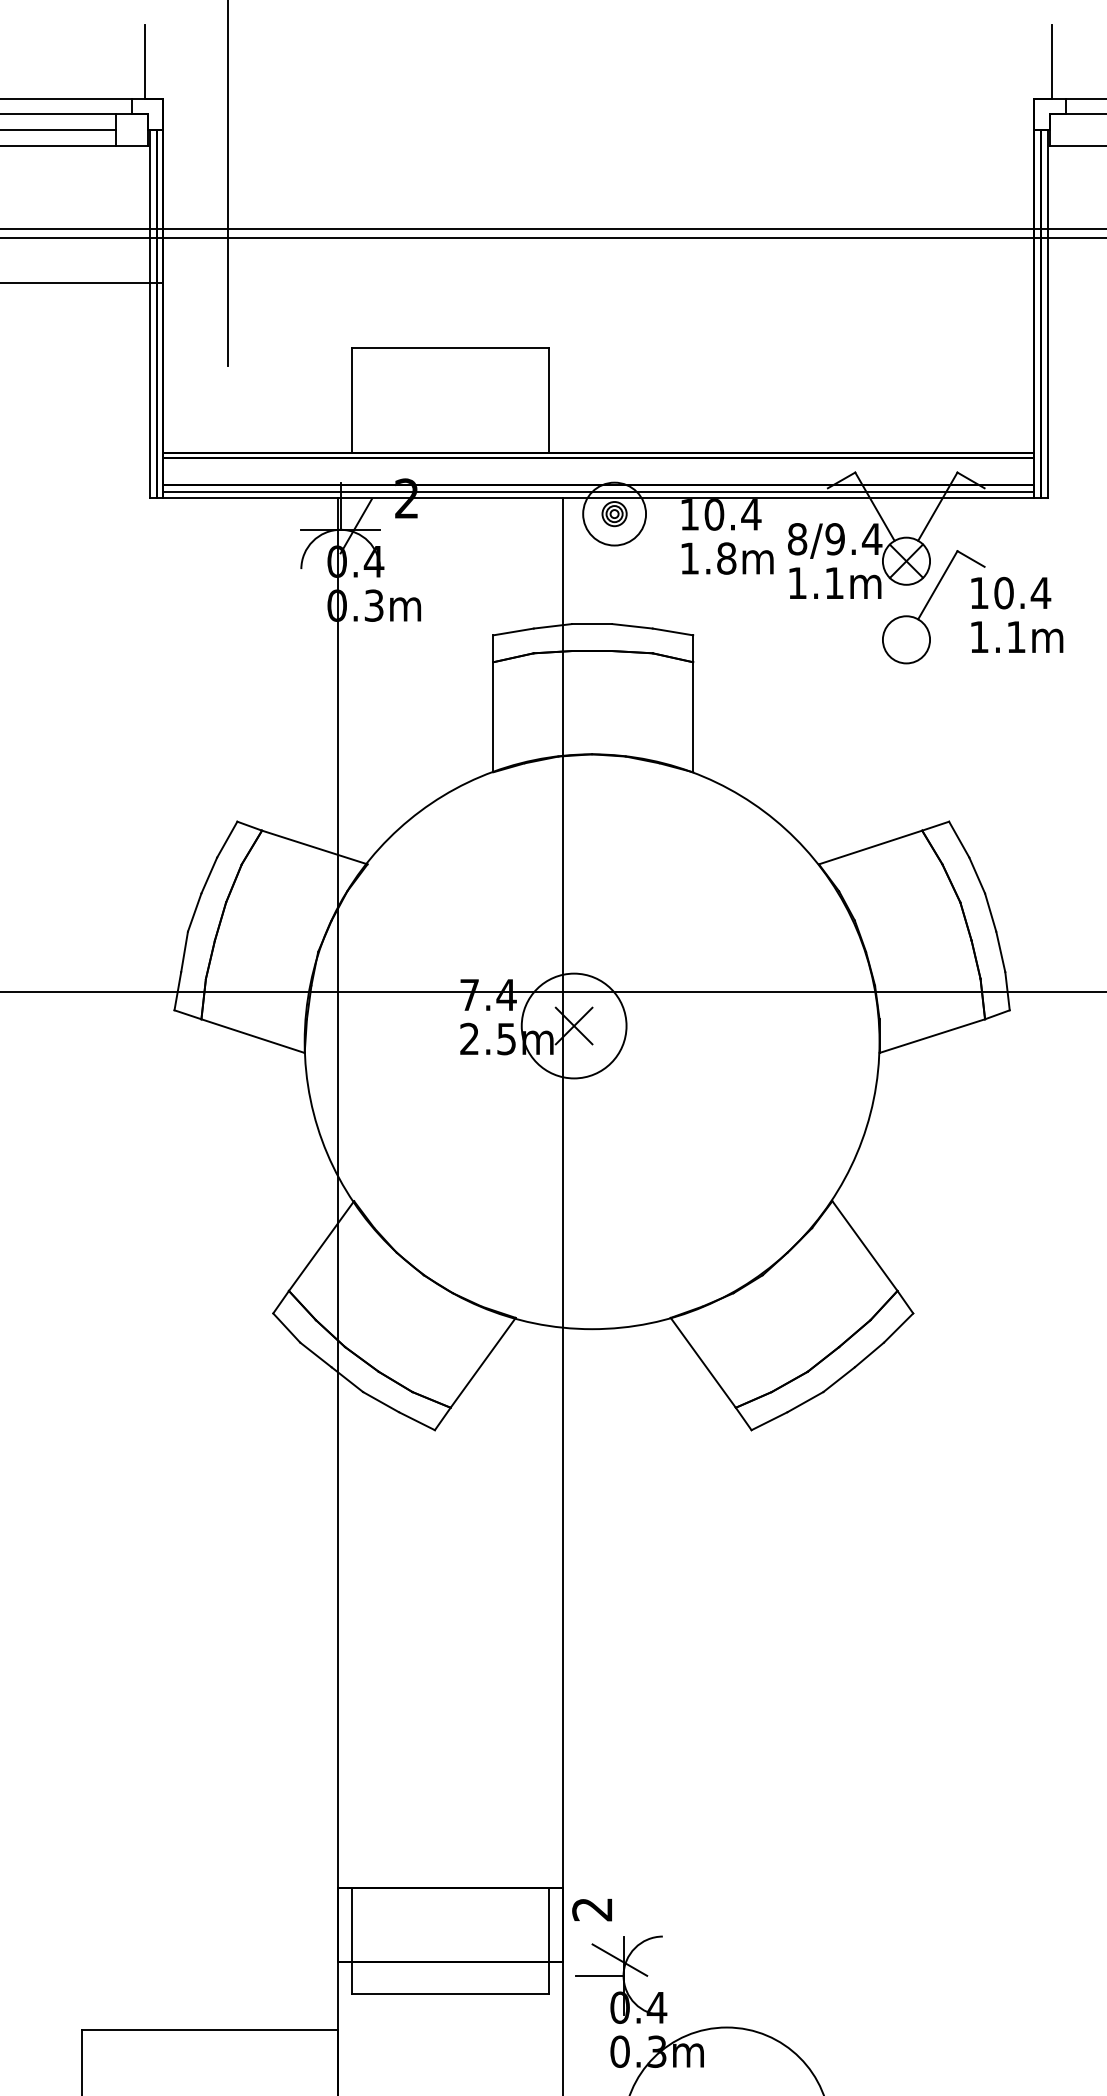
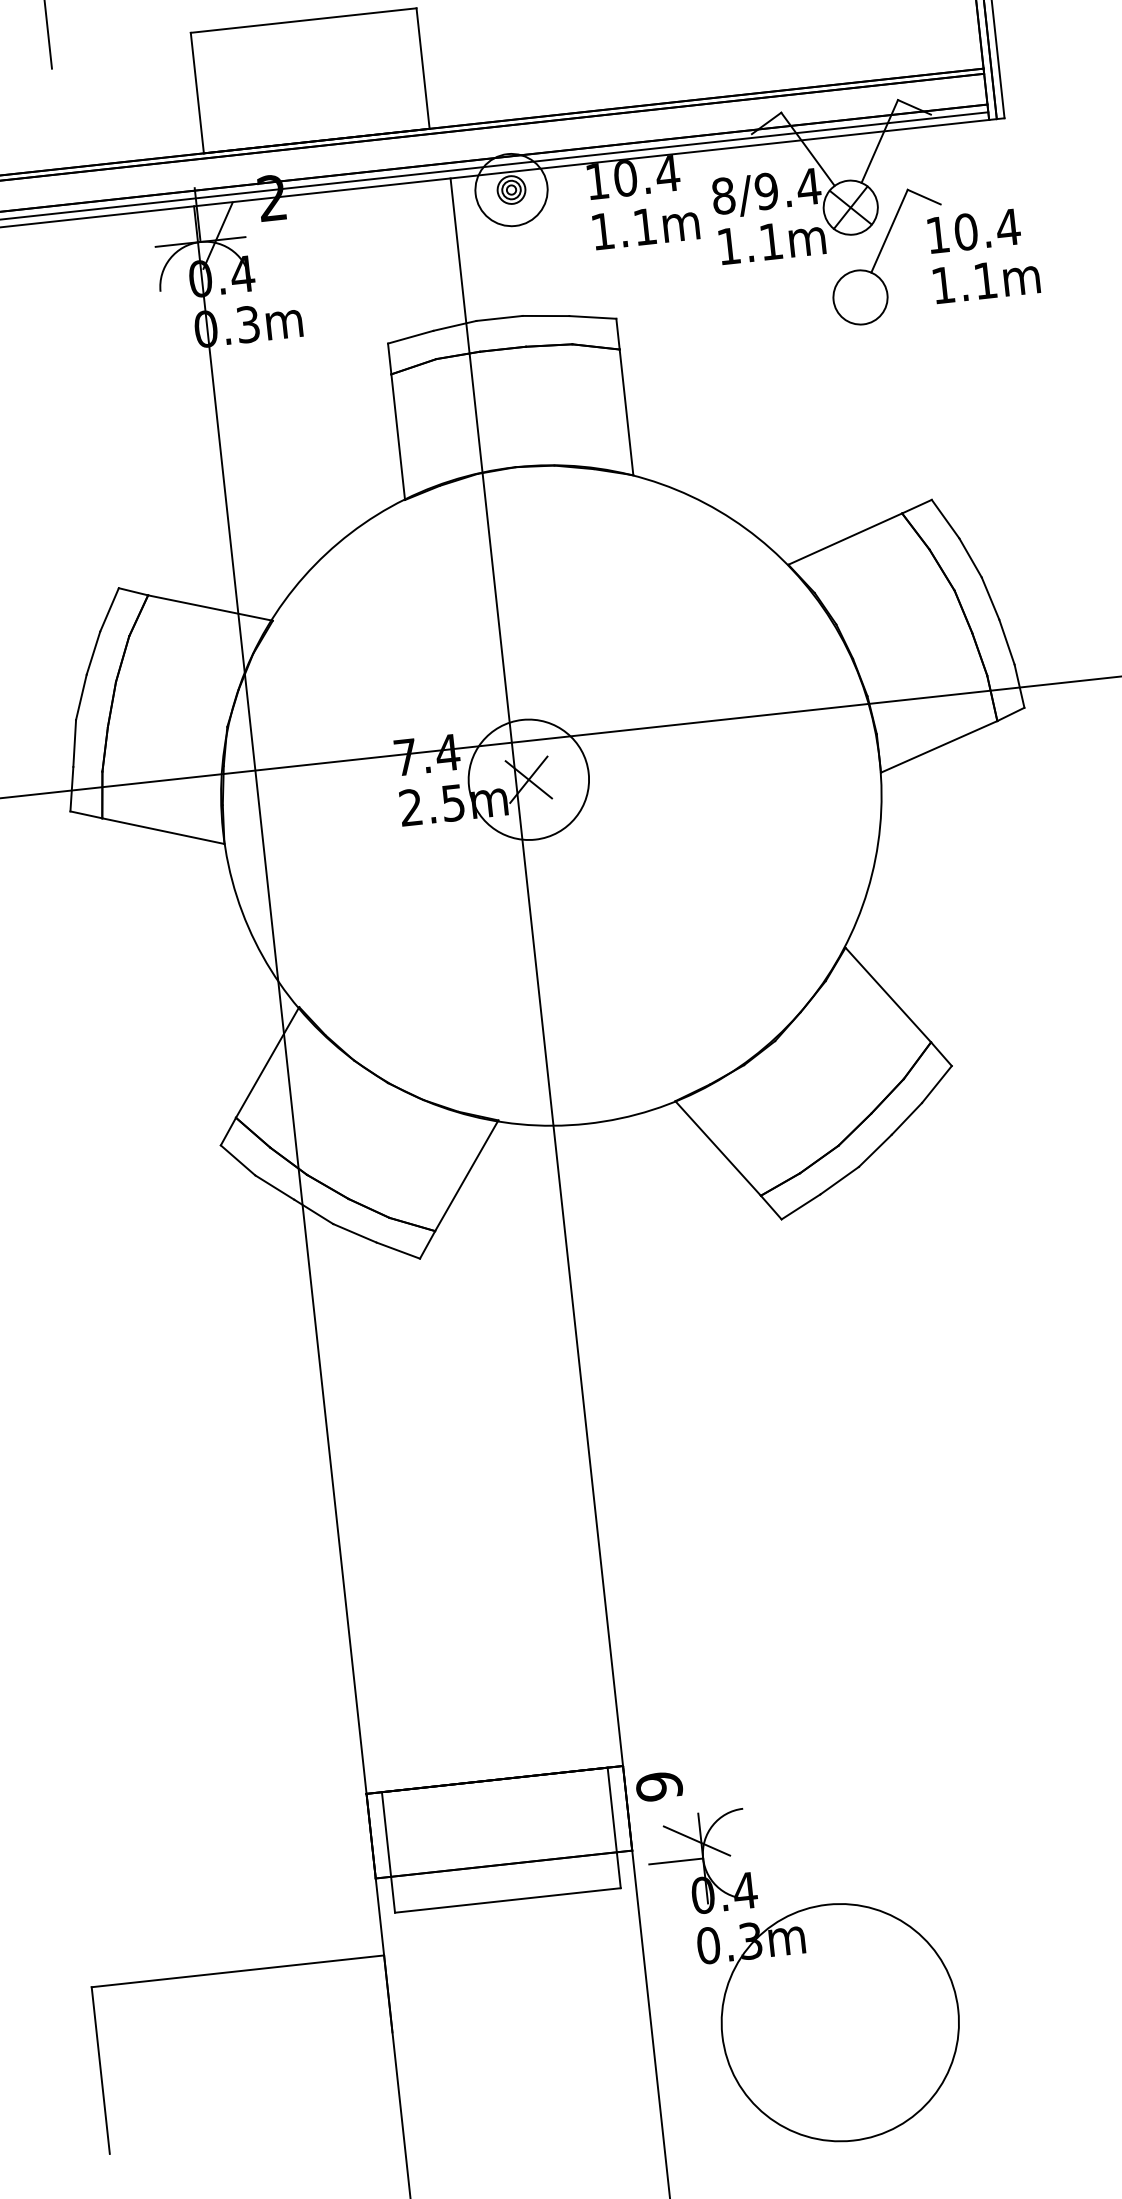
text: (726, 558) -> (644, 226), 1.8m -> 1.1m
text: (592, 1909) -> (659, 1786), 2 -> 9

